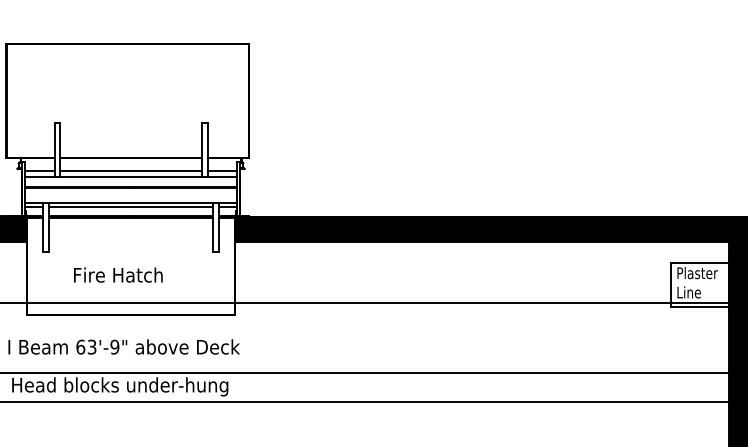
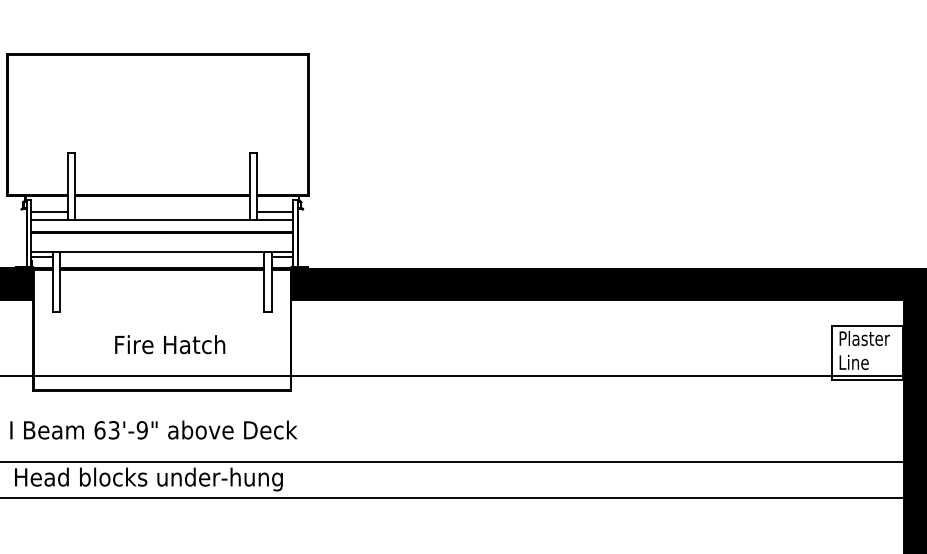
line: (130, 170) -> (161, 211), removed
line: (130, 207) -> (161, 257), removed
text: (118, 274) -> (170, 343), moved

